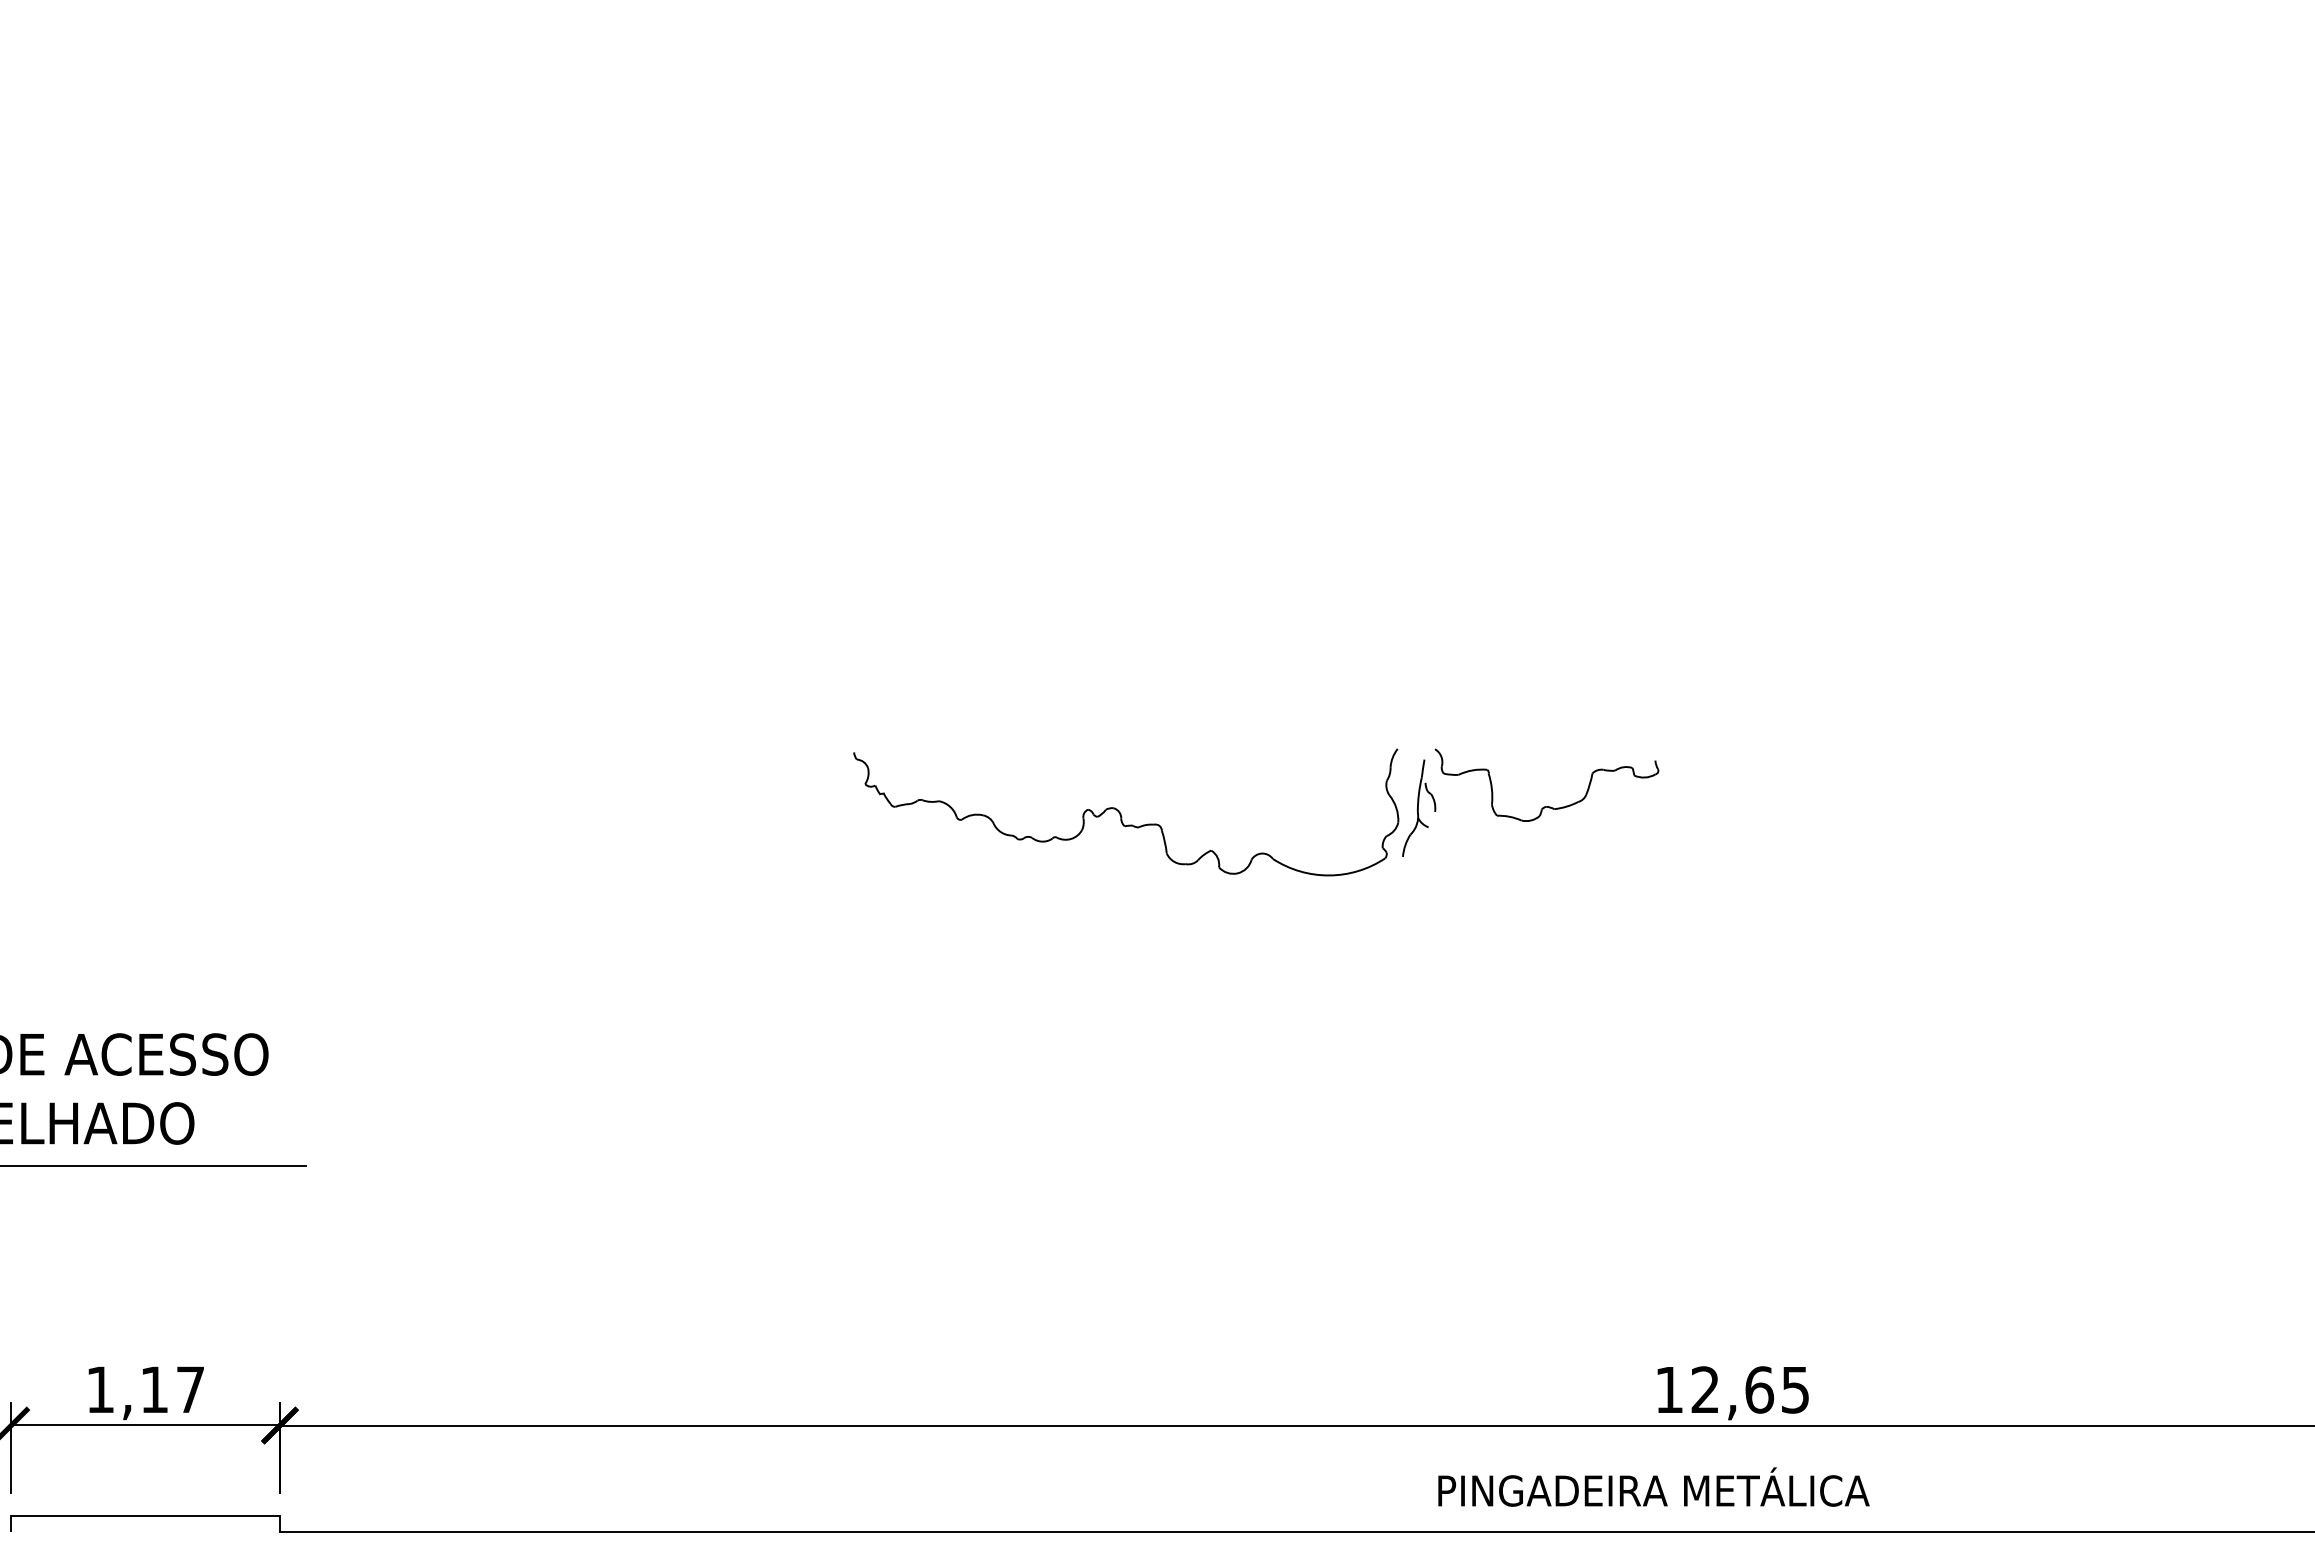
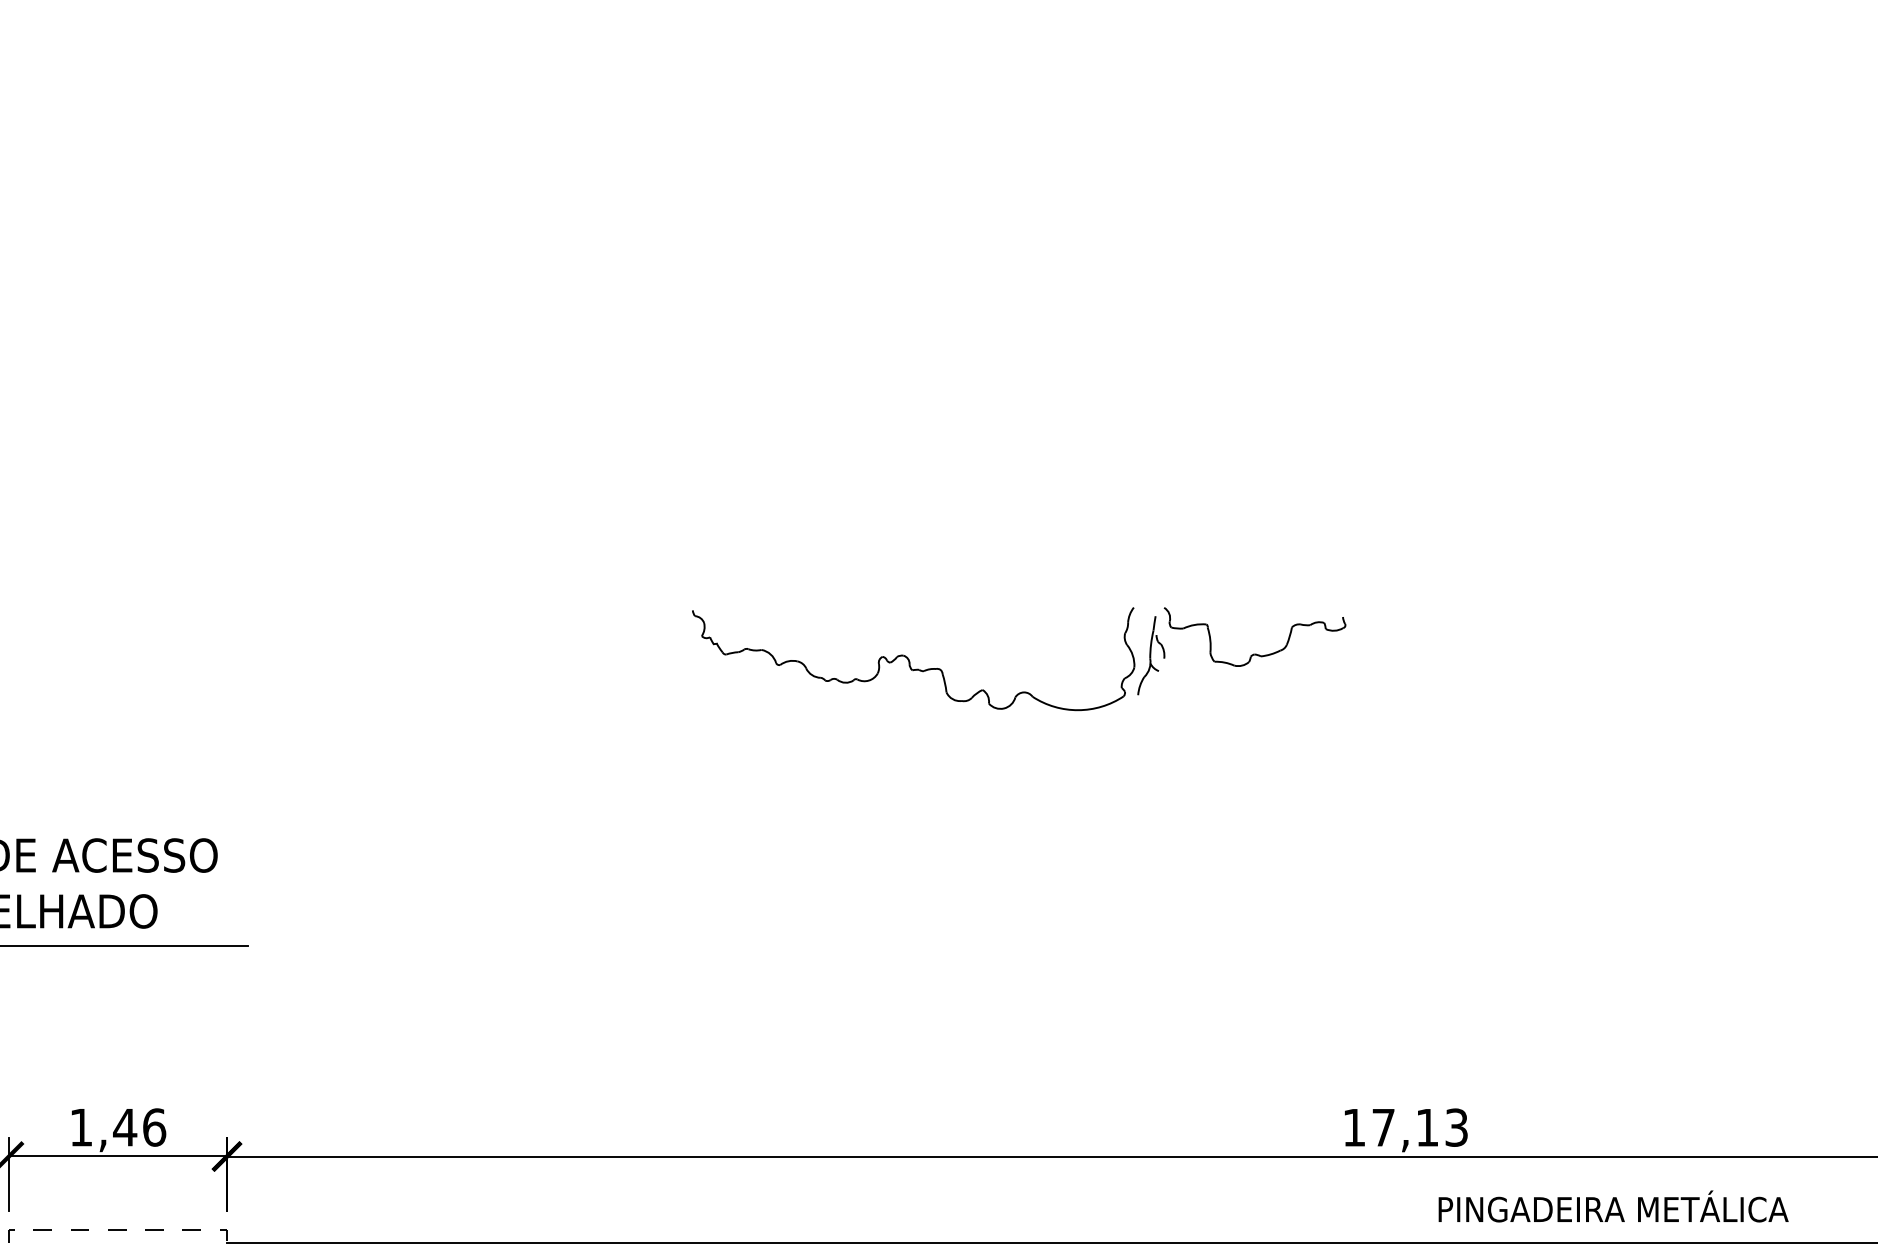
text: (172, 1389) -> (139, 1127), 1,17 -> 1,46
text: (1750, 1389) -> (1420, 1127), 12,65 -> 17,13
text: (1653, 1486) -> (1613, 1205), moved
line: (146, 1515) -> (118, 1229), solid -> dashed

